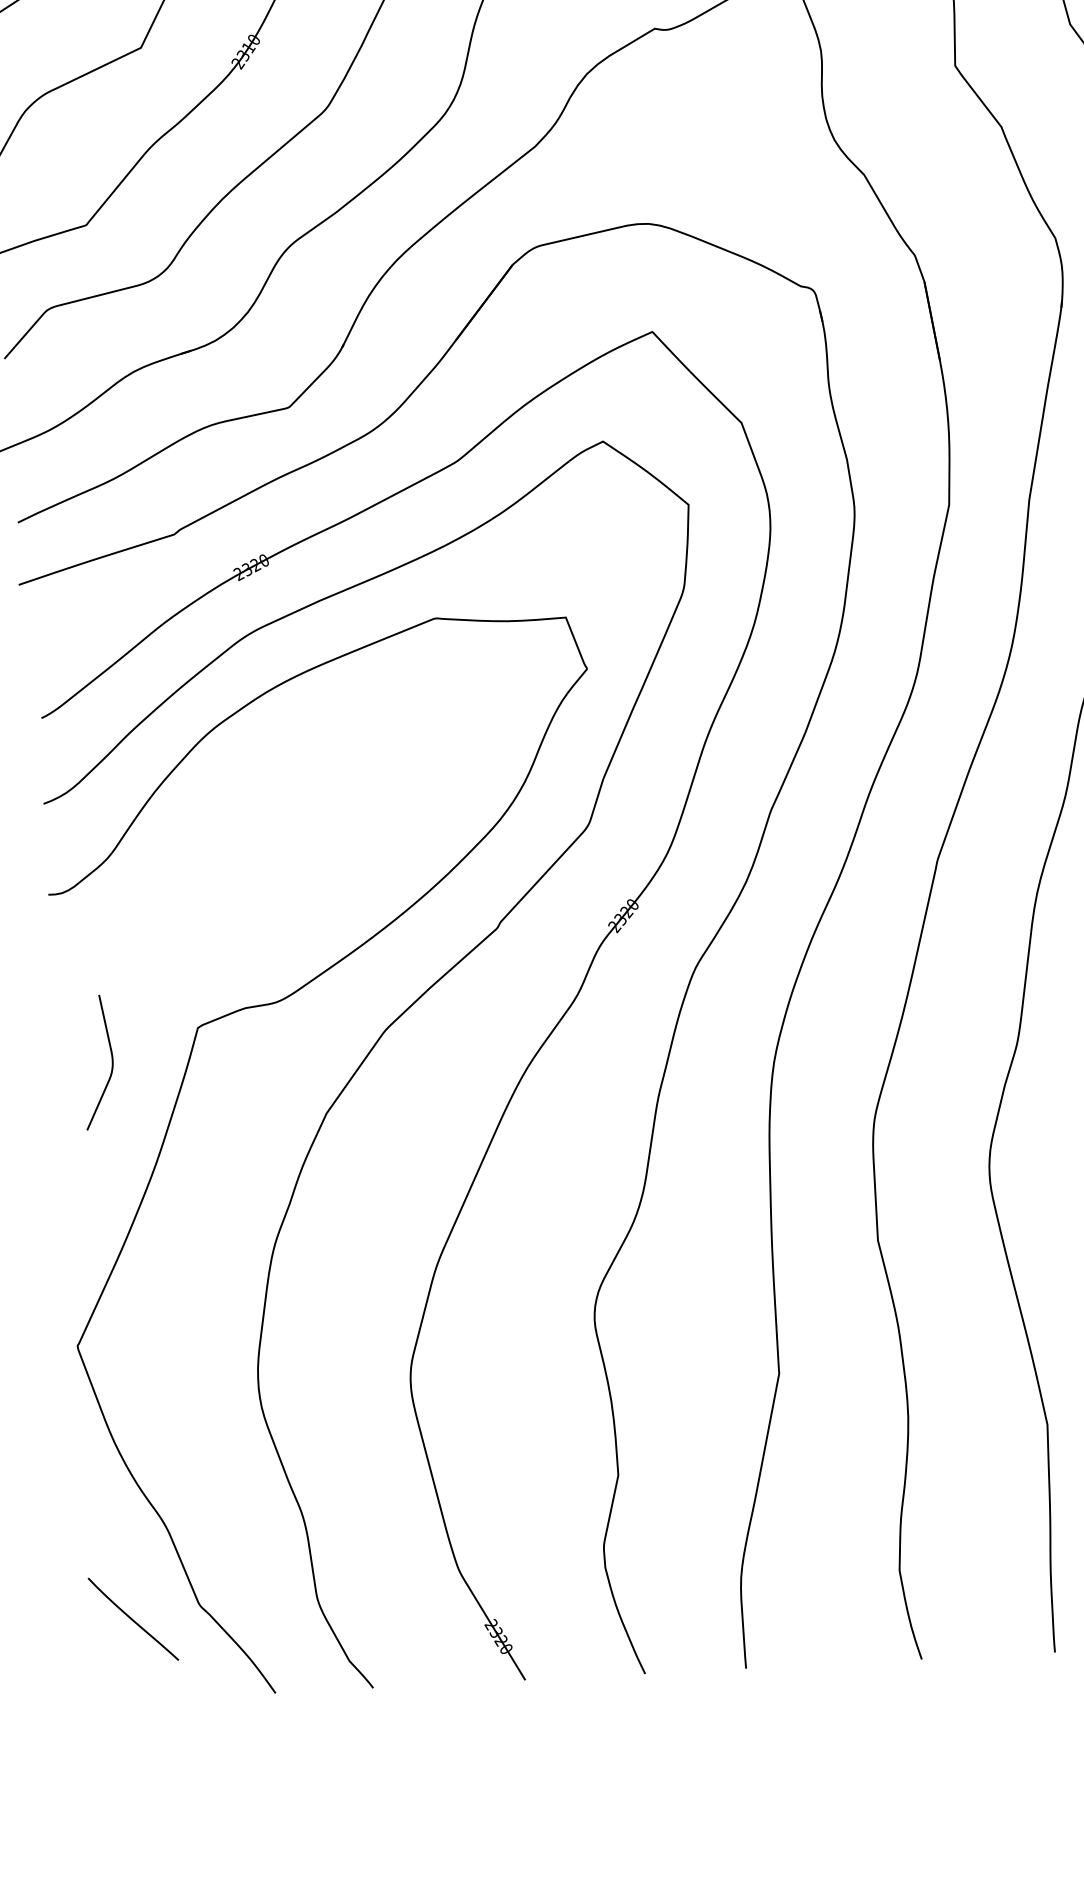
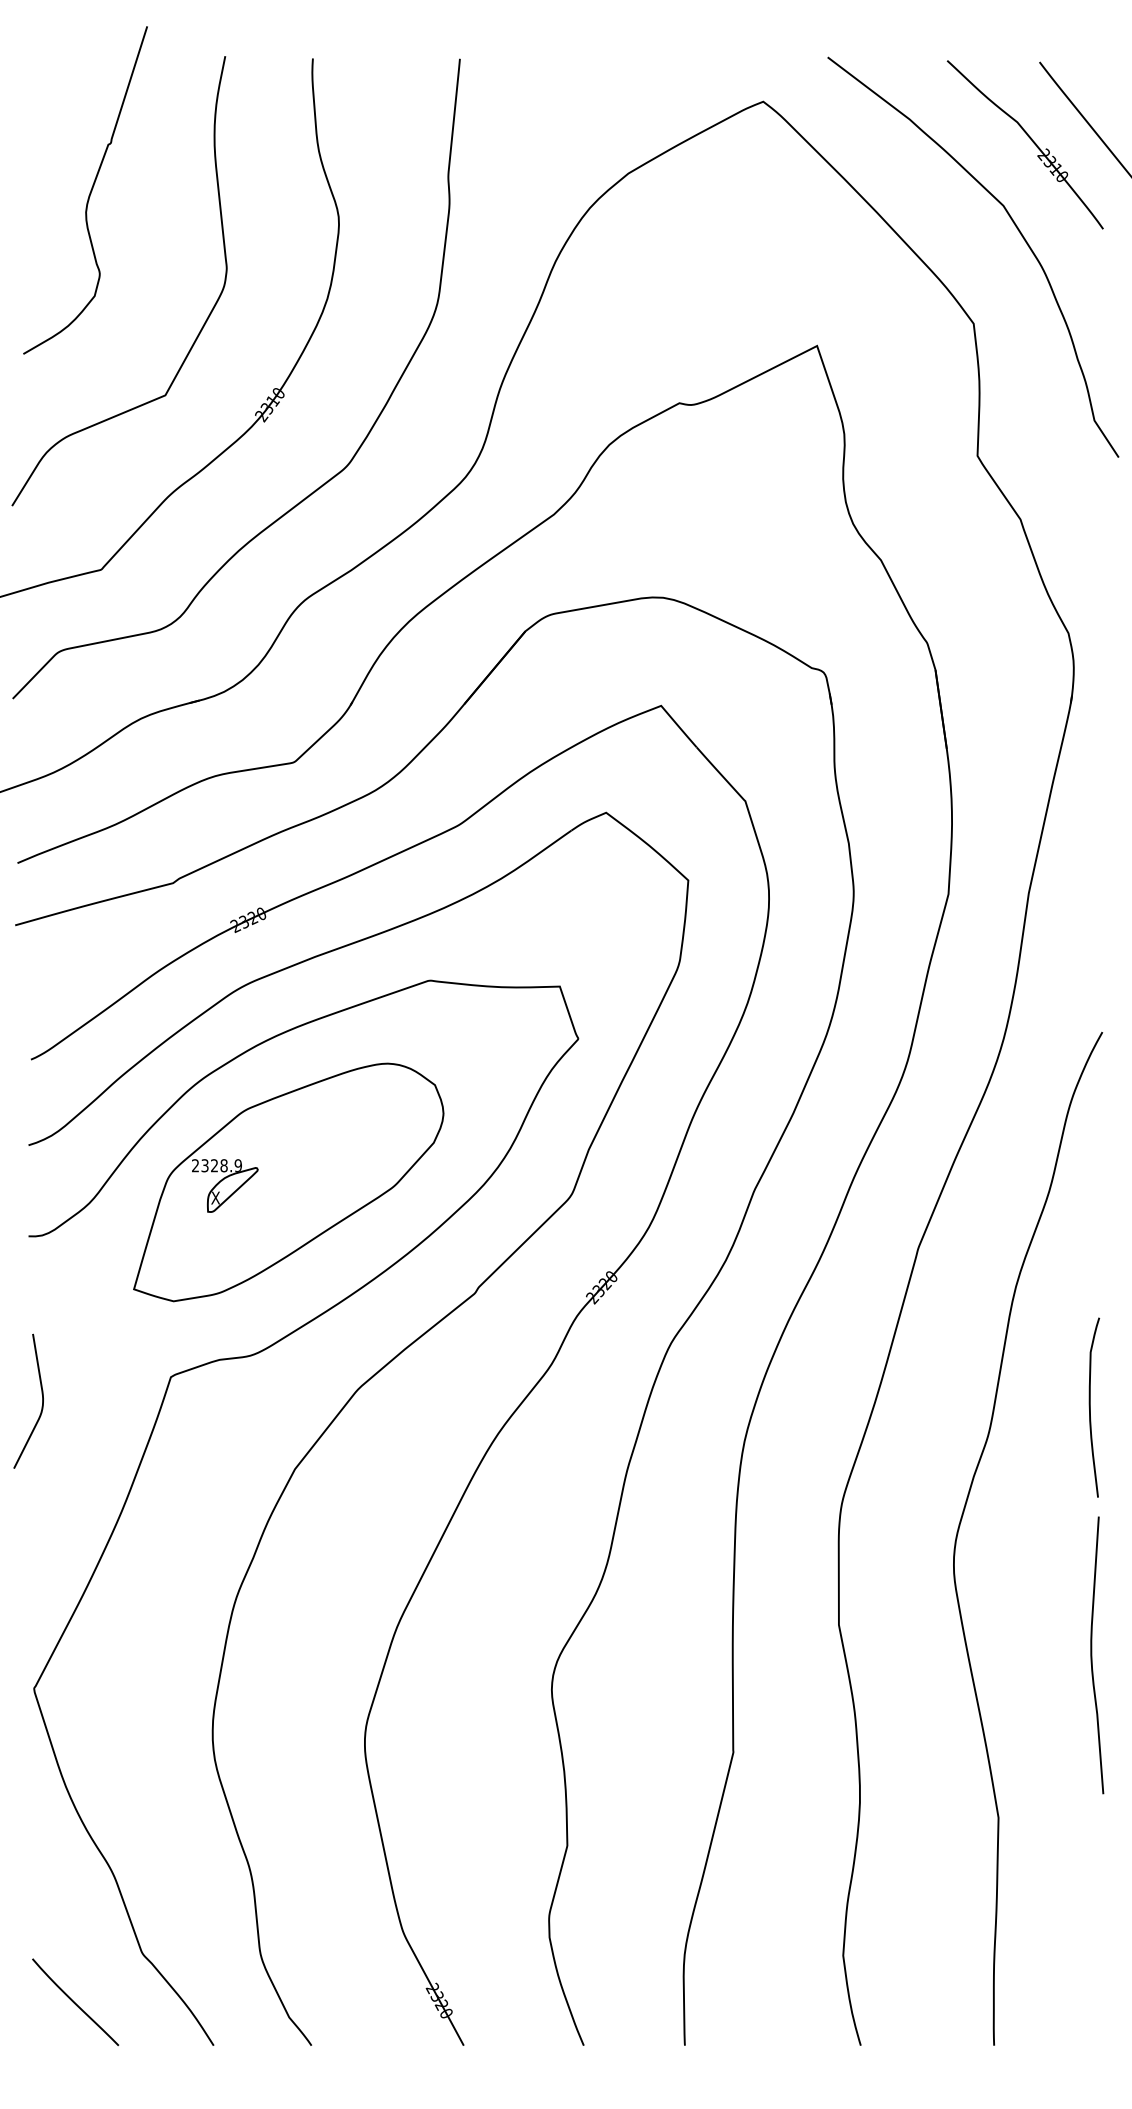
part: (305, 827) -> (288, 1182), added
curve: (112, 1060) -> (42, 1400), moved
curve: (133, 1619) -> (75, 2002), moved

